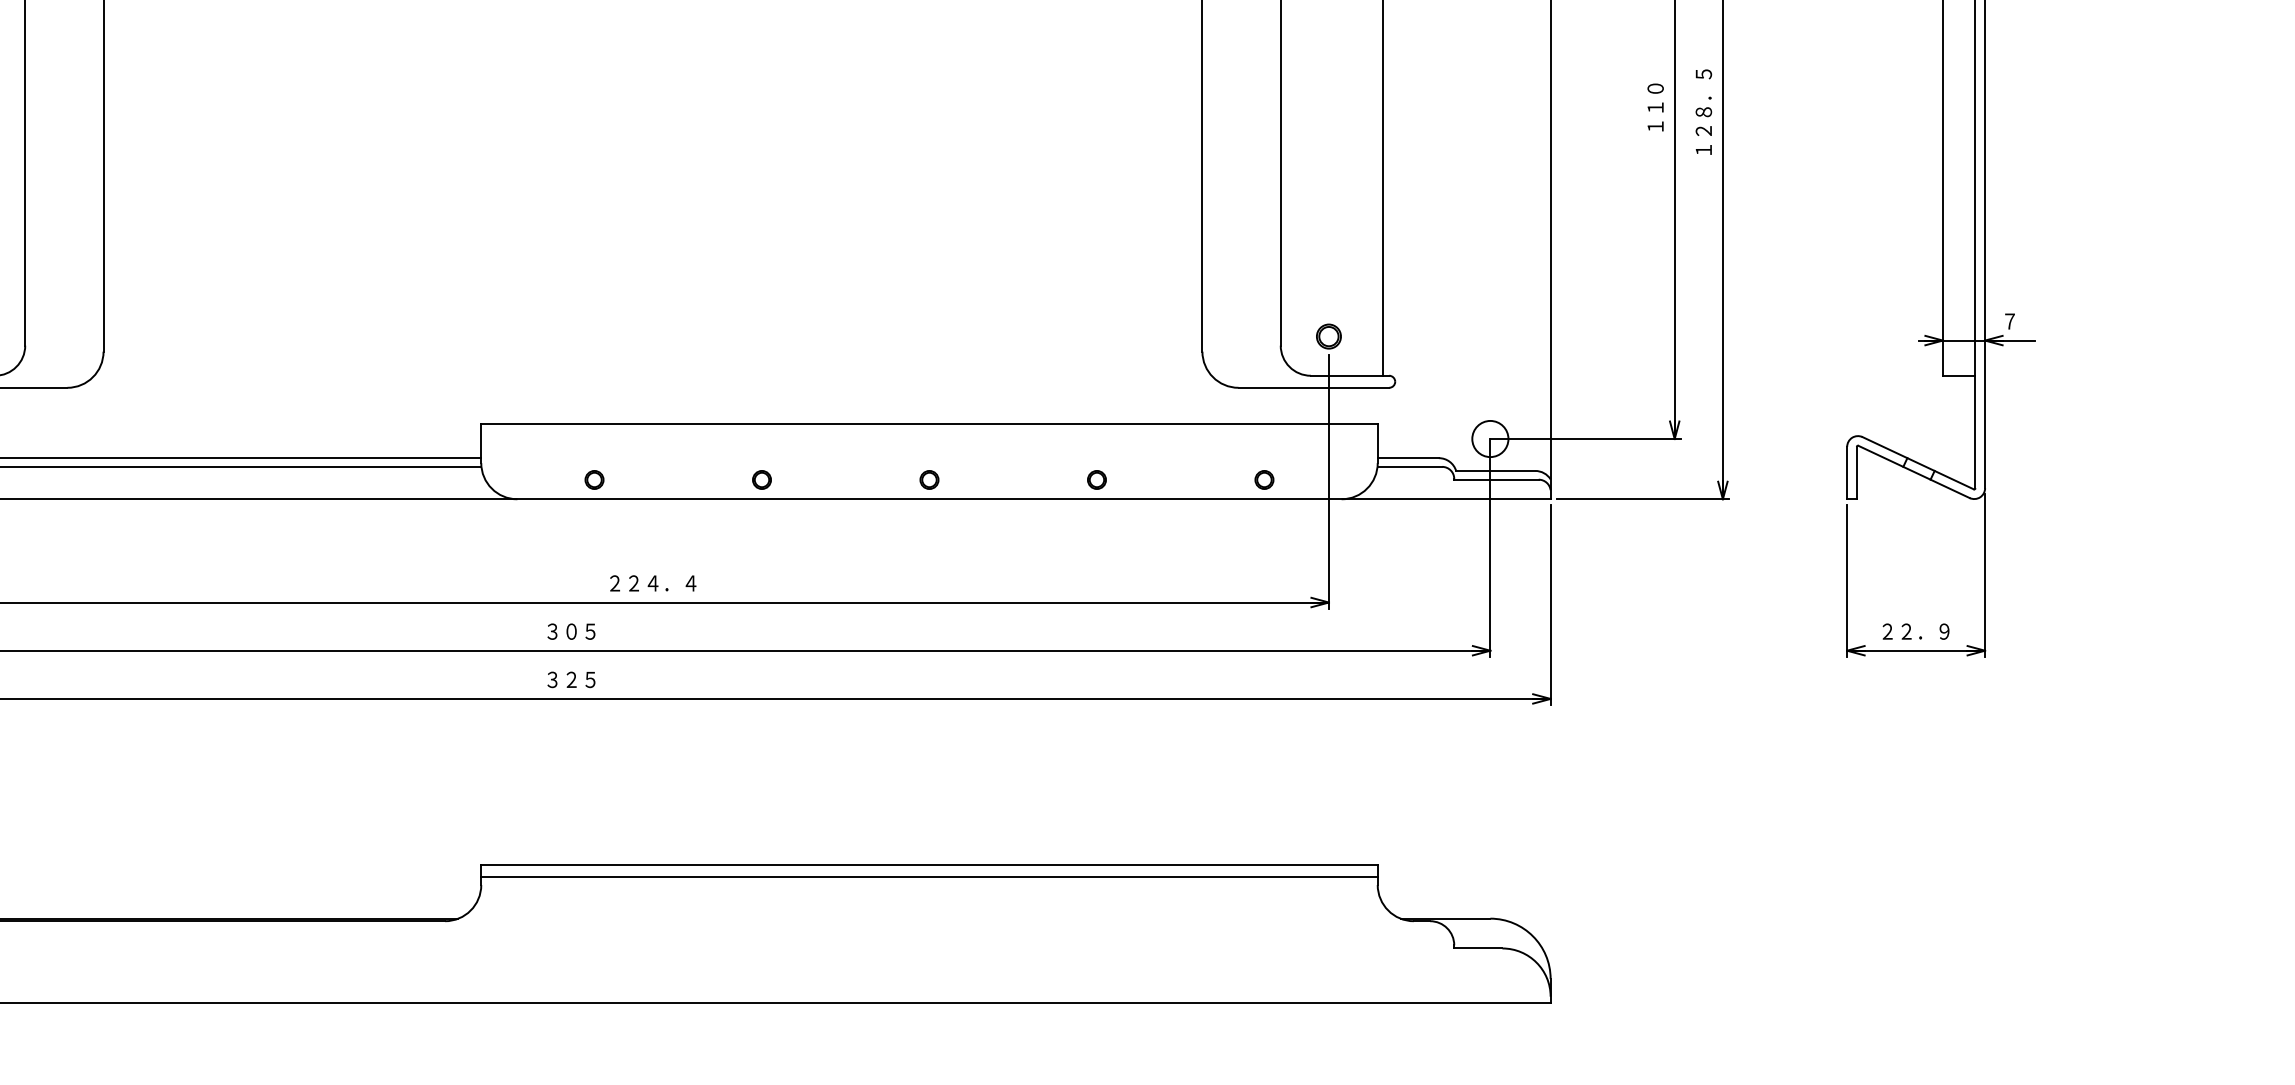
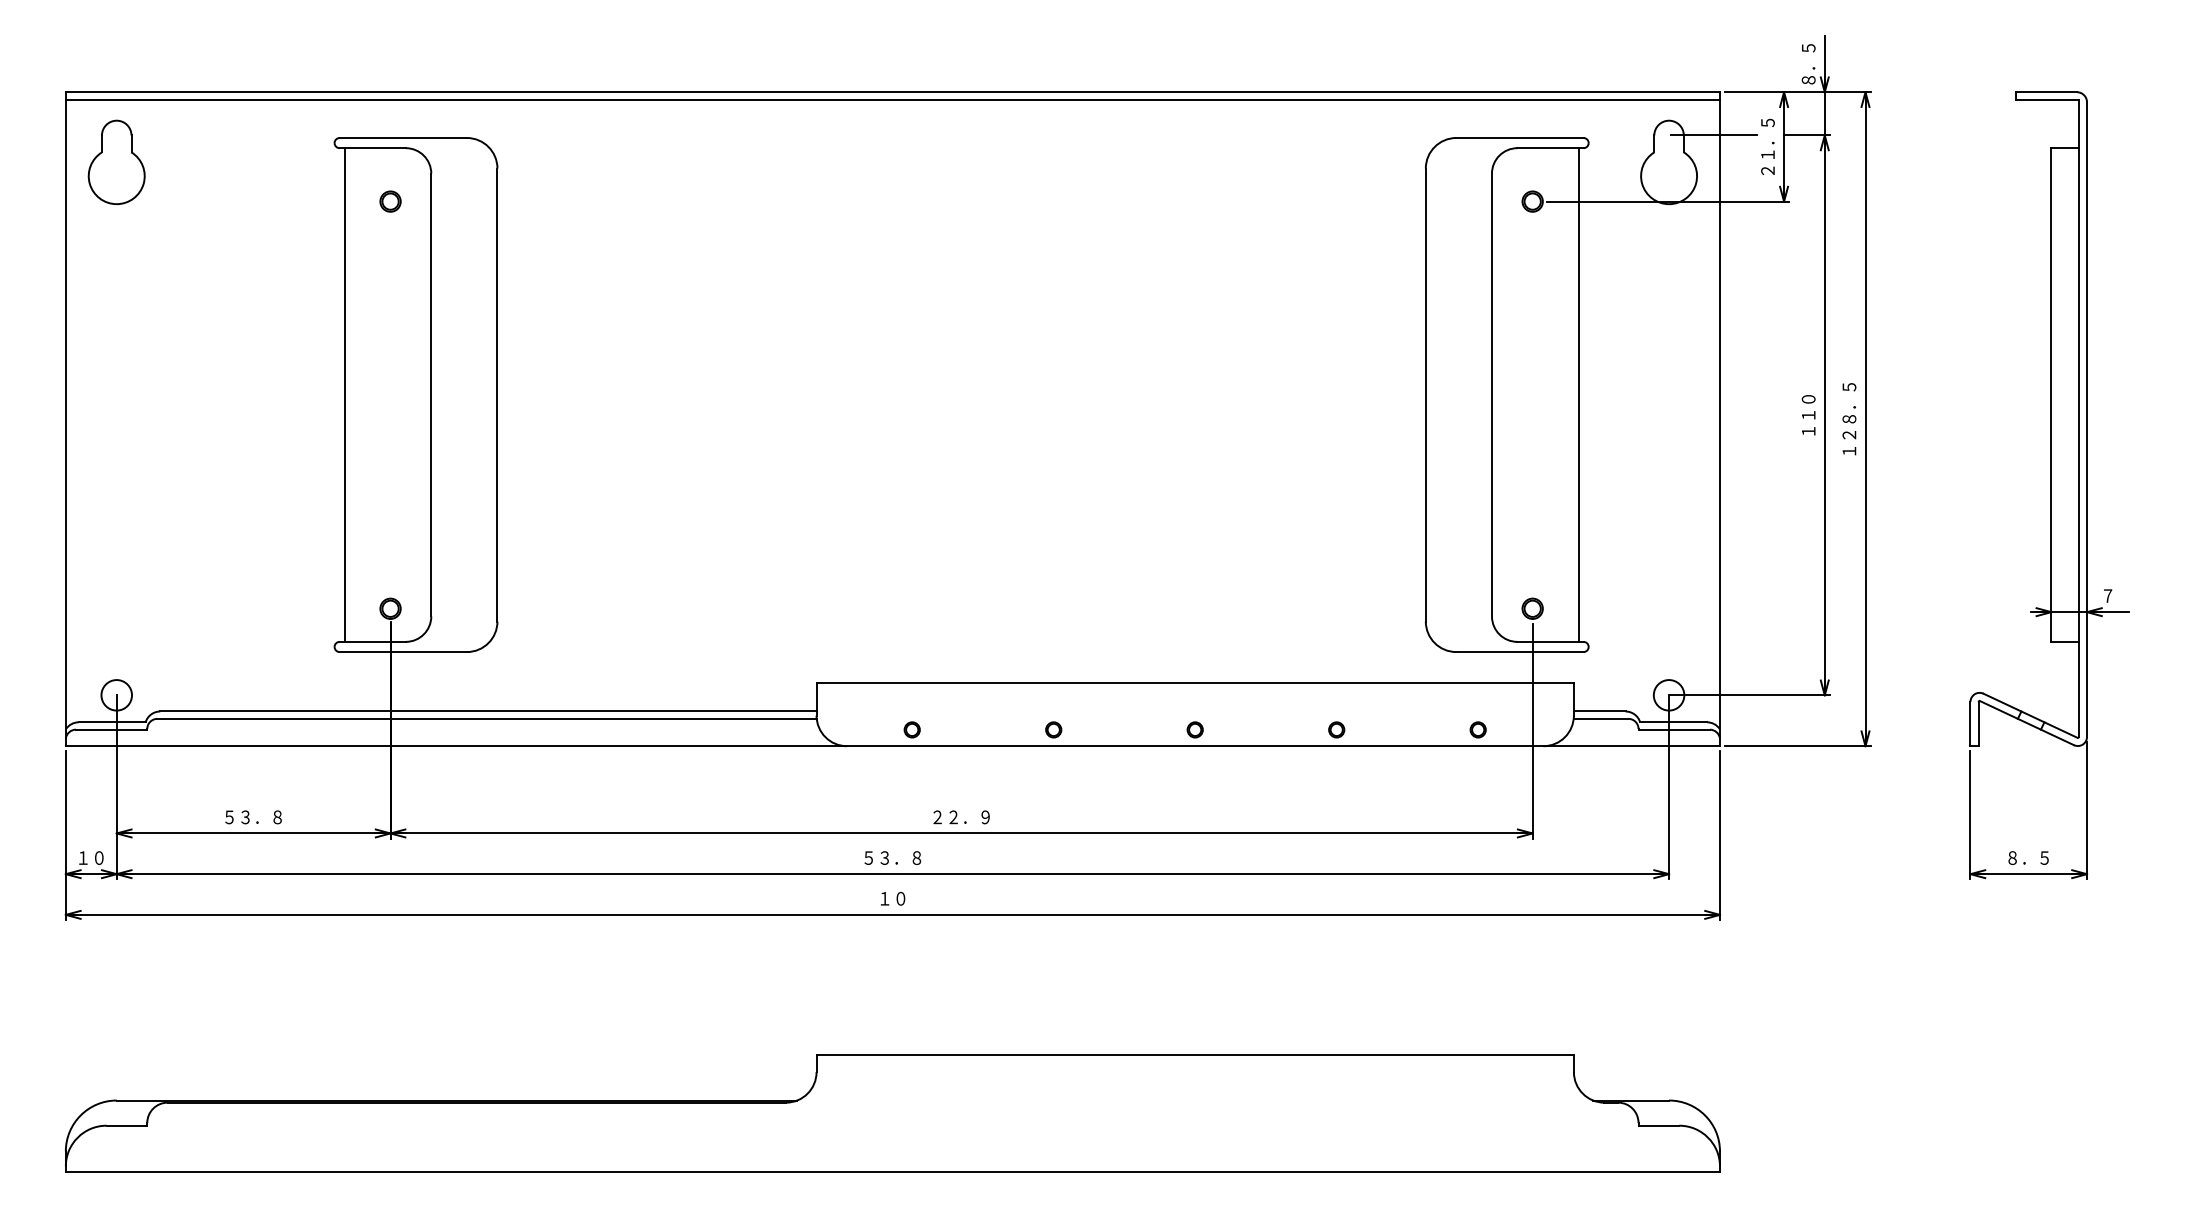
text: (652, 583) -> (961, 817), ２２４．４ -> ２２．９
text: (571, 630) -> (892, 857), ３０５ -> ５３．８
text: (1915, 630) -> (2028, 857), ２２．９ -> ８．５
text: (571, 679) -> (892, 898), ３２５ -> １０
line: (928, 877) -> (1194, 1065), removed

